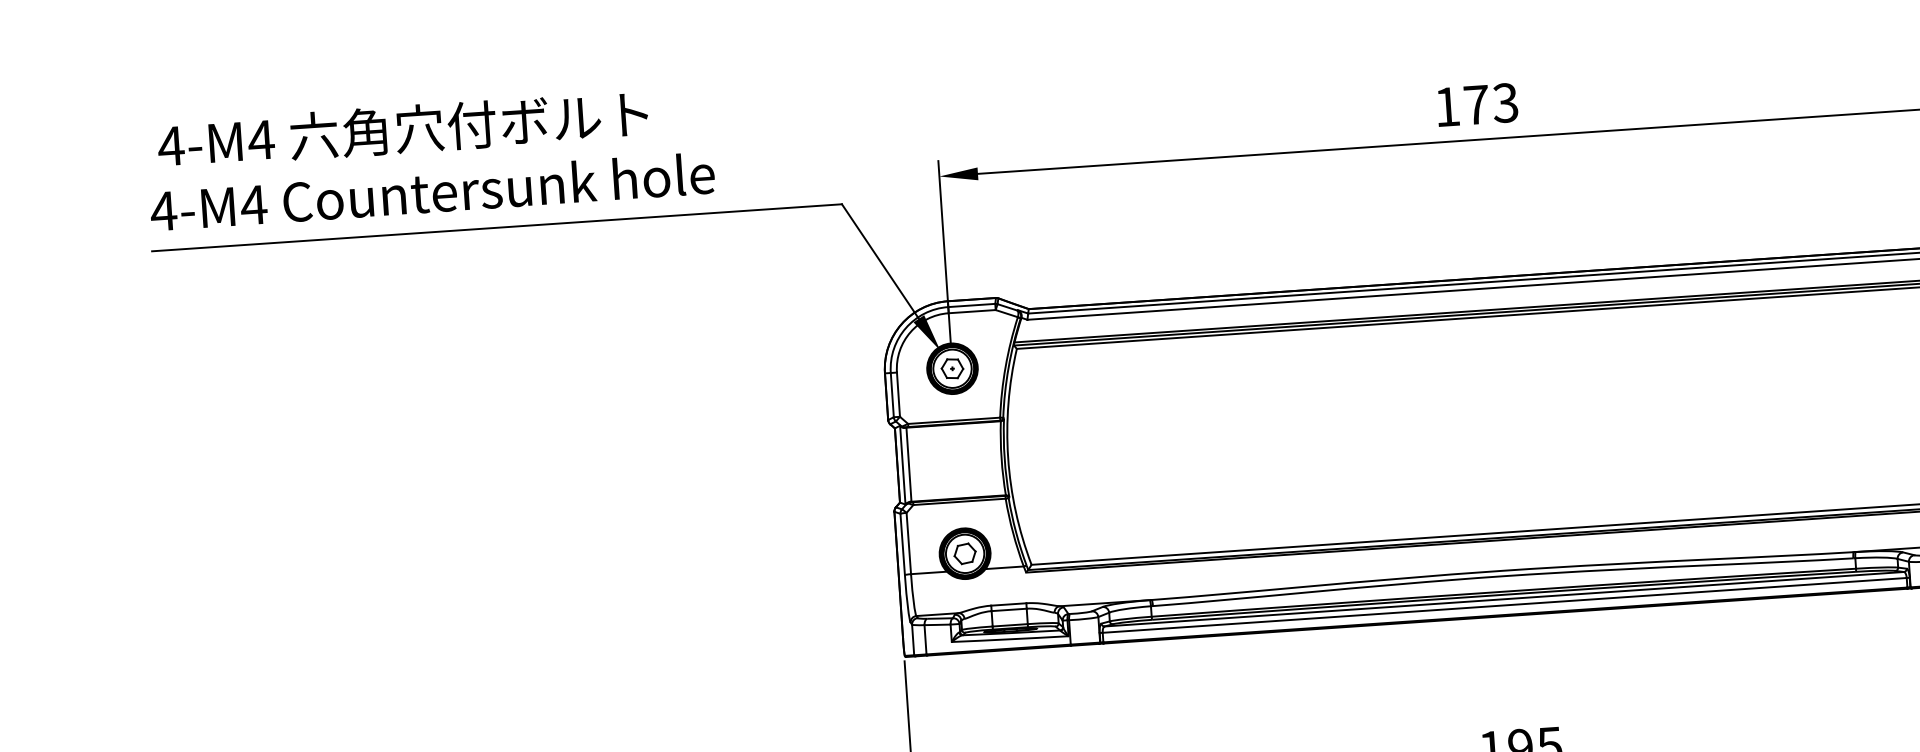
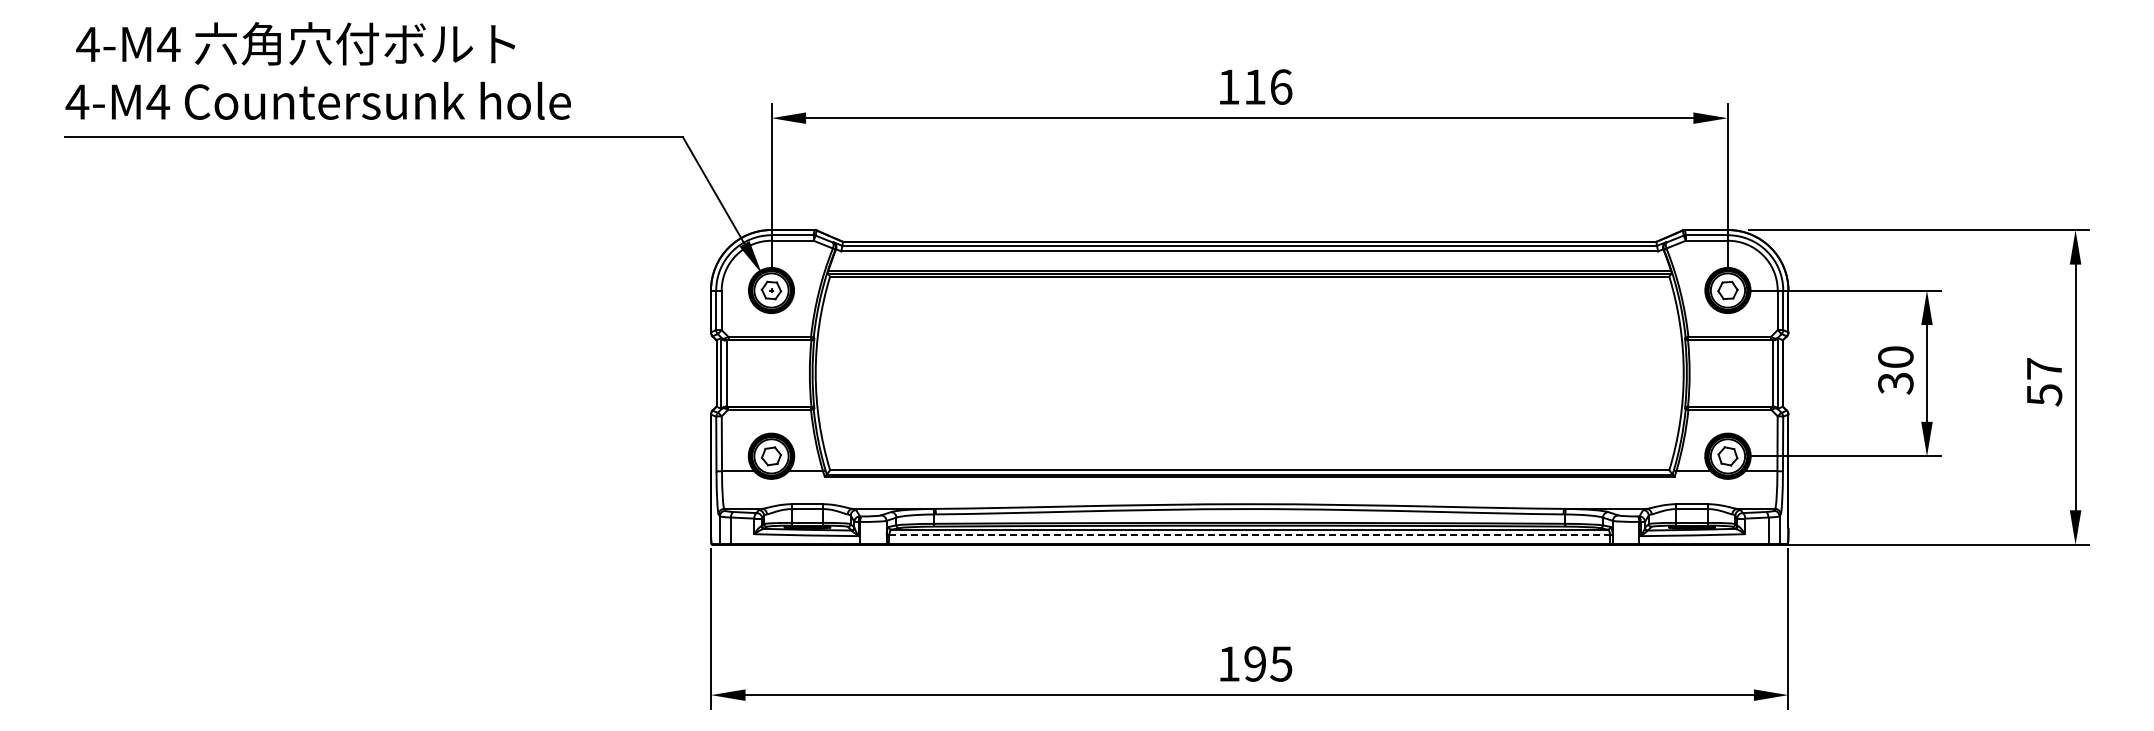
text: (1491, 103) -> (1268, 86), 173 -> 116
line: (1505, 605) -> (1250, 535), solid -> dashed

